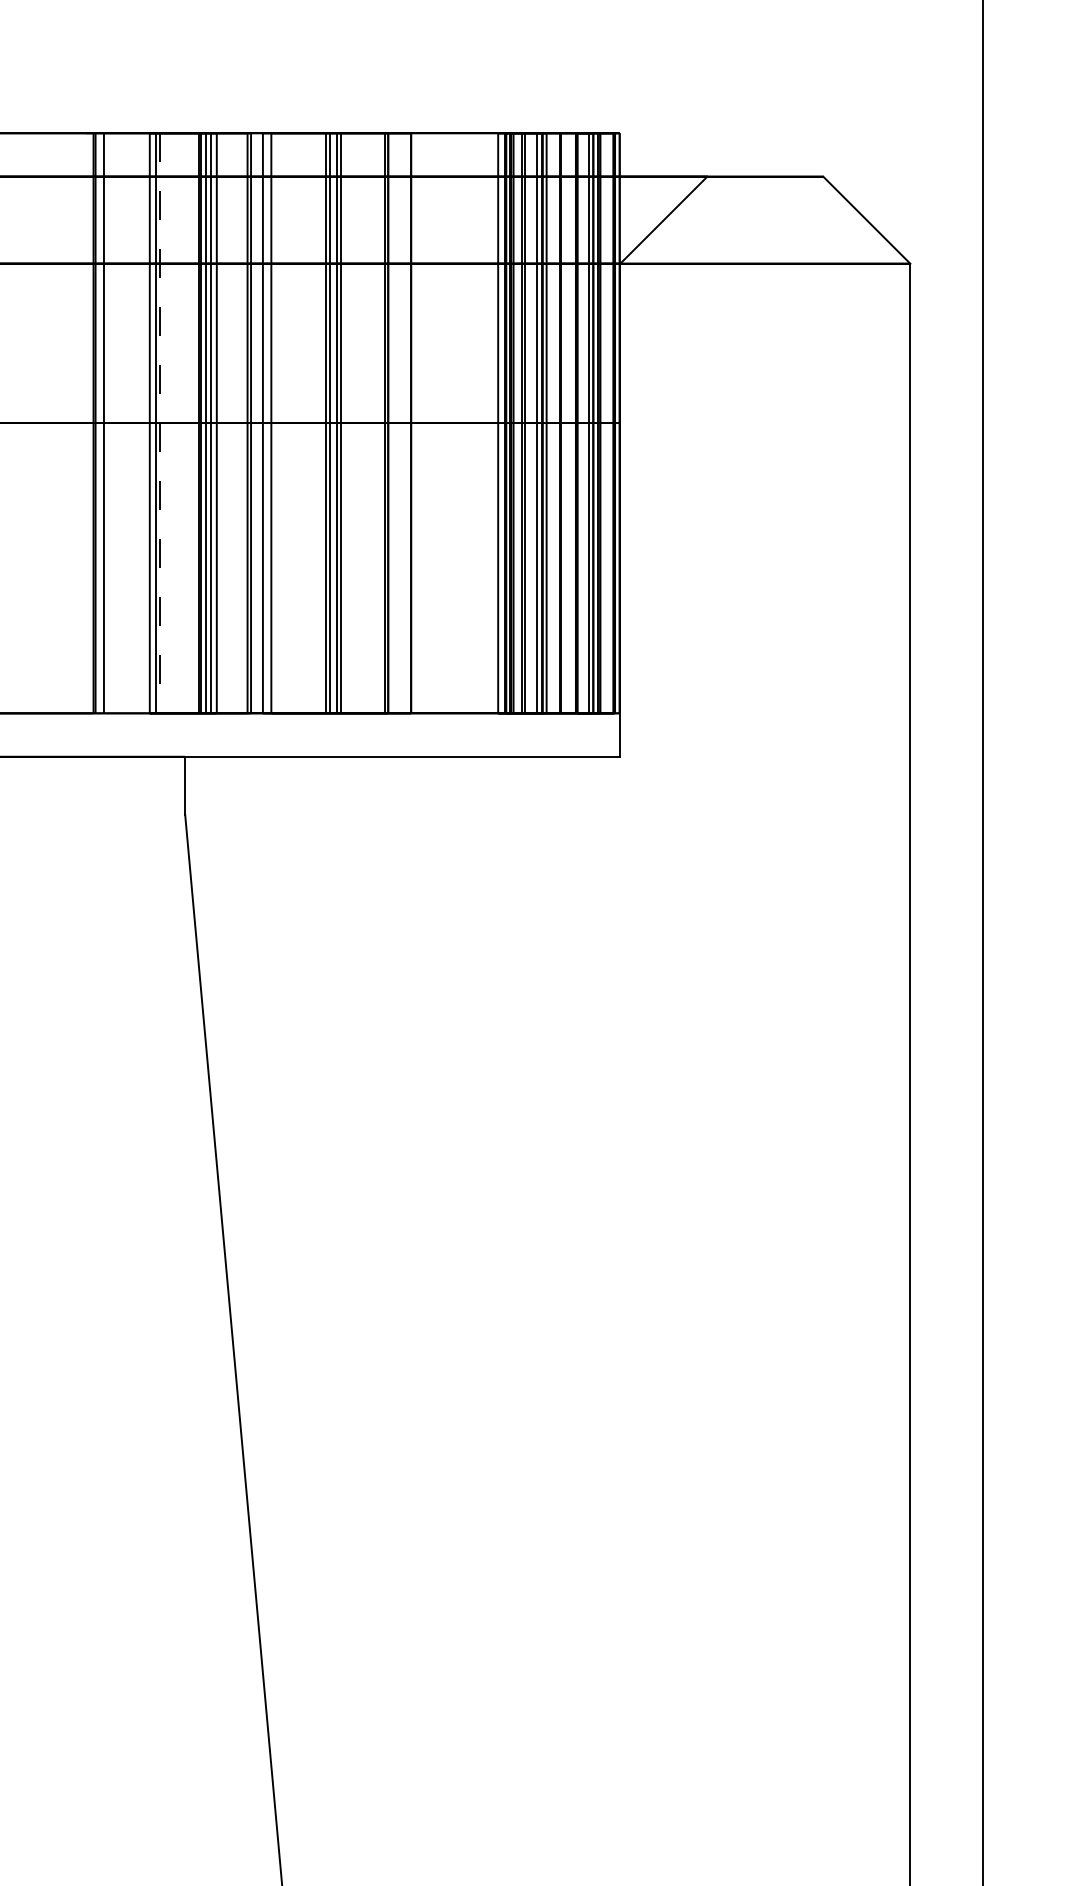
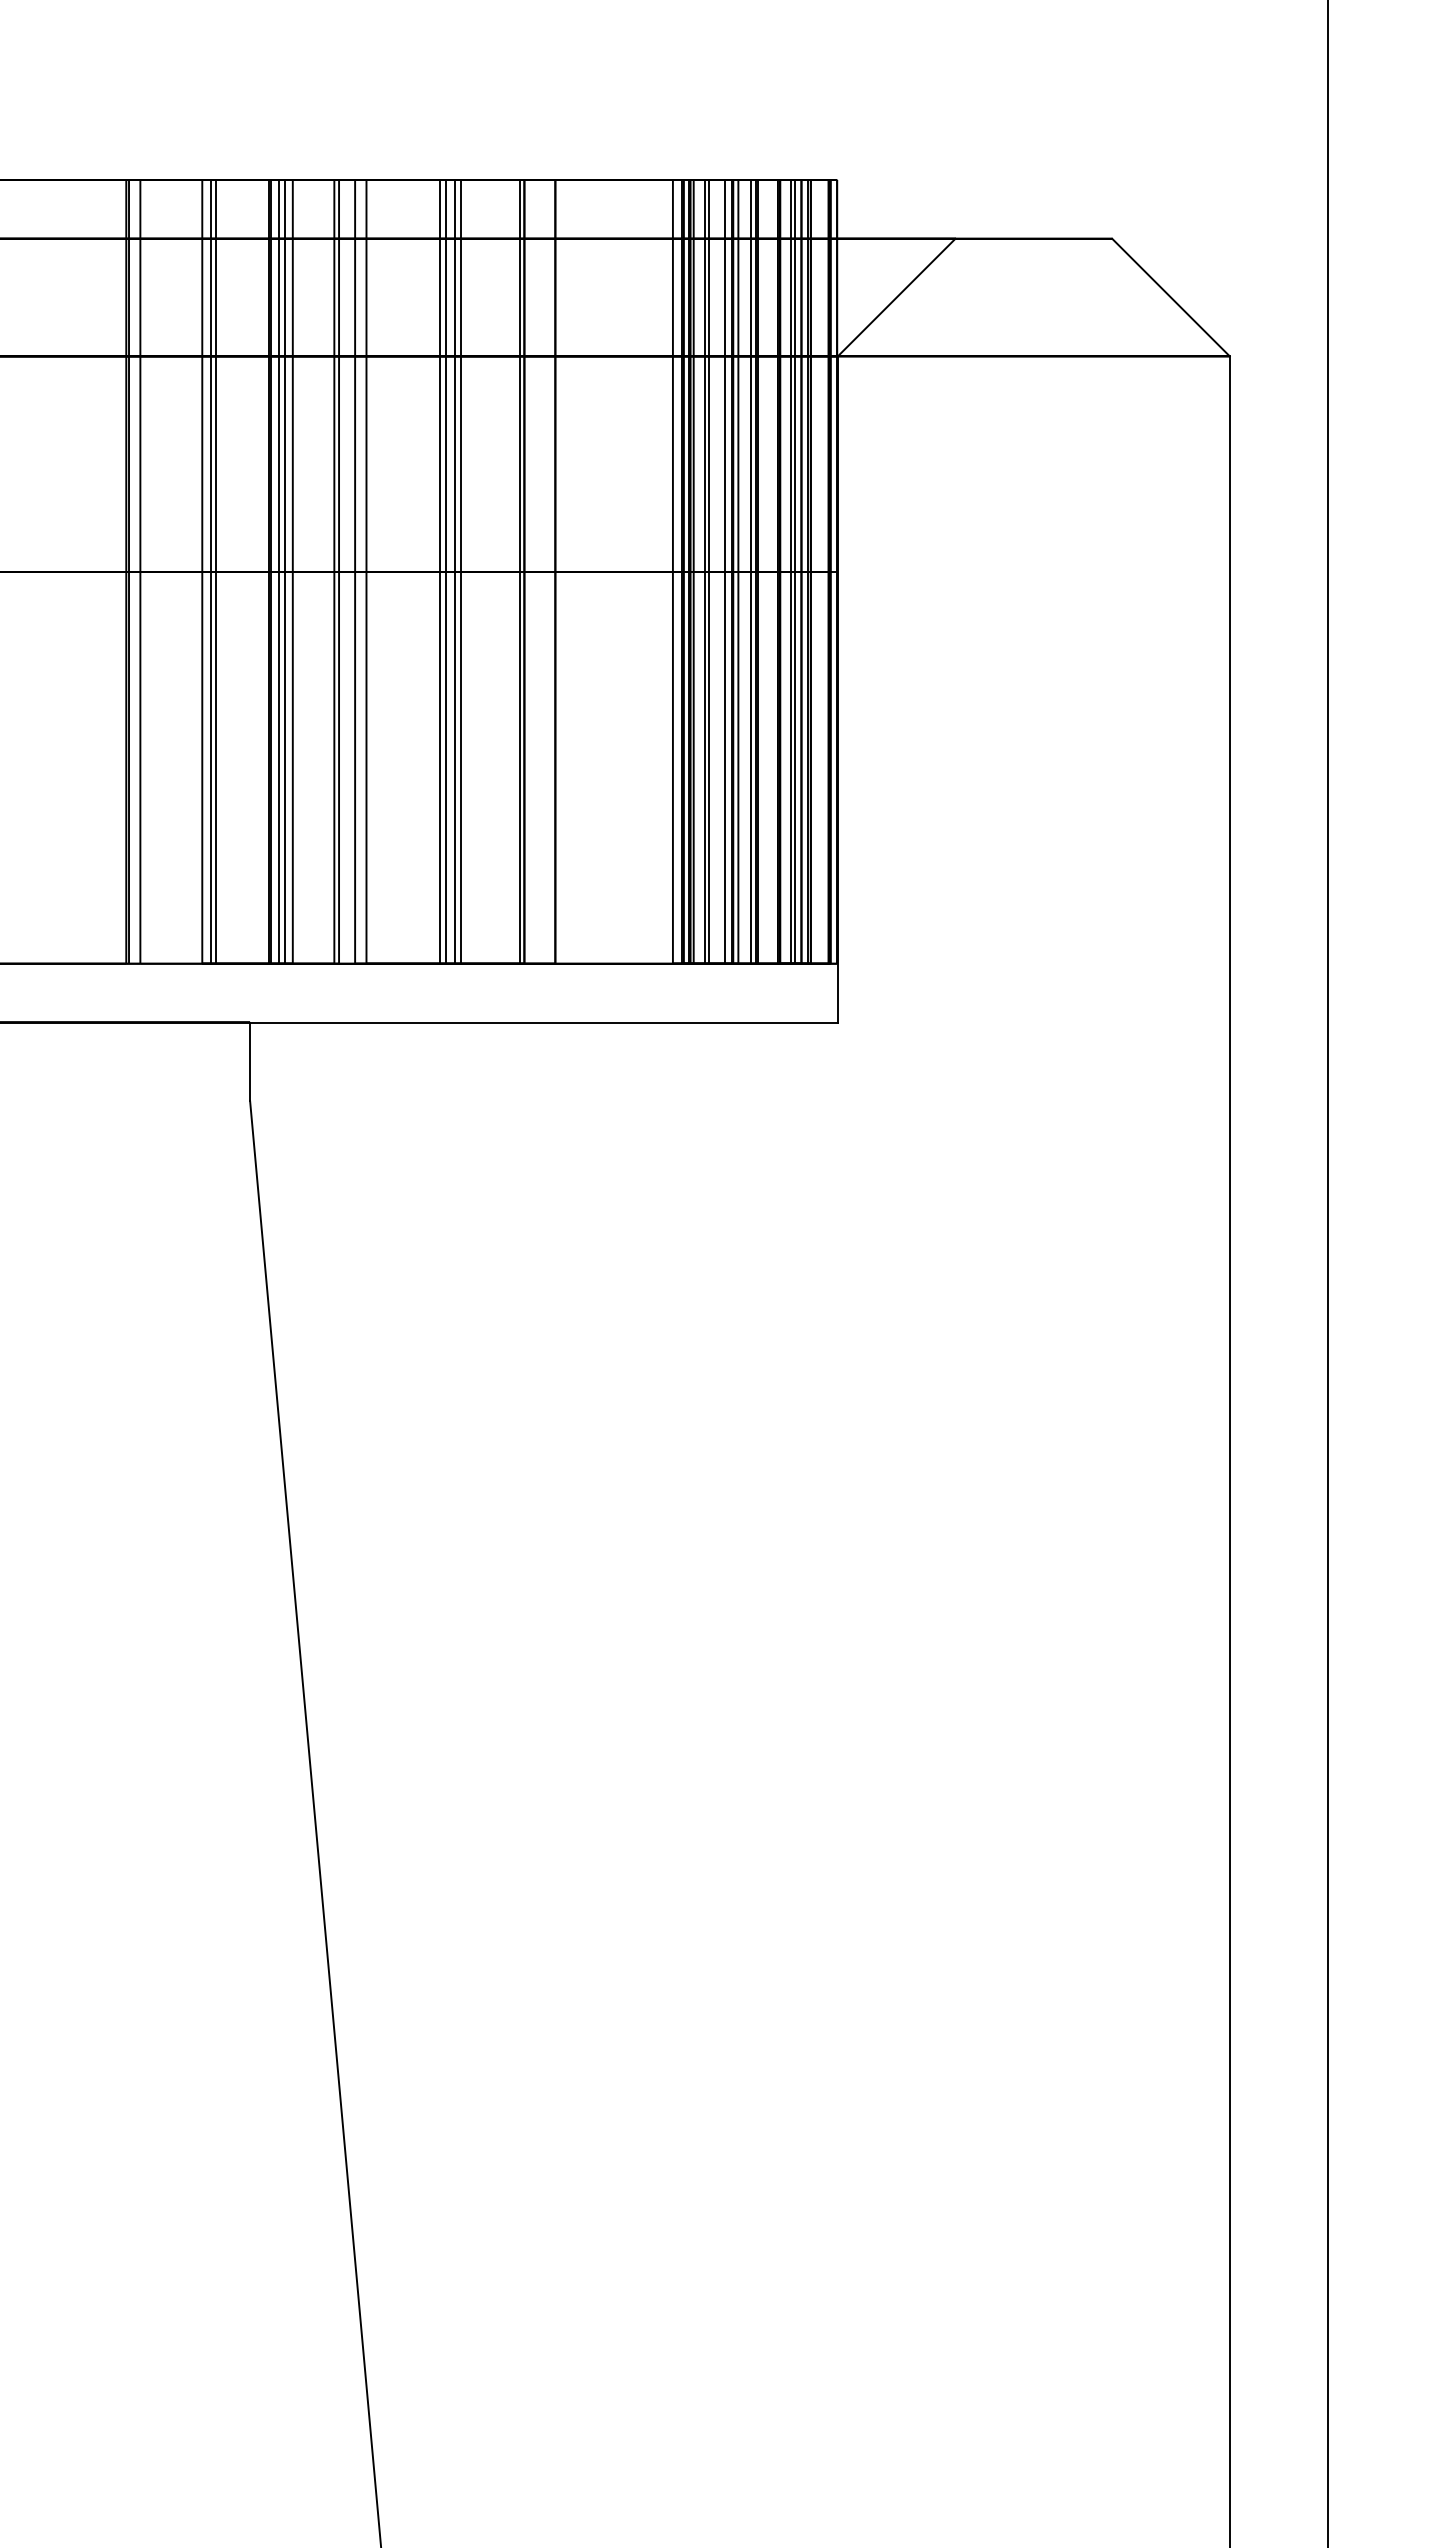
line: (160, 423) -> (216, 571), dashed -> solid
line: (556, 423) -> (751, 571), added
line: (585, 423) -> (790, 571), added

